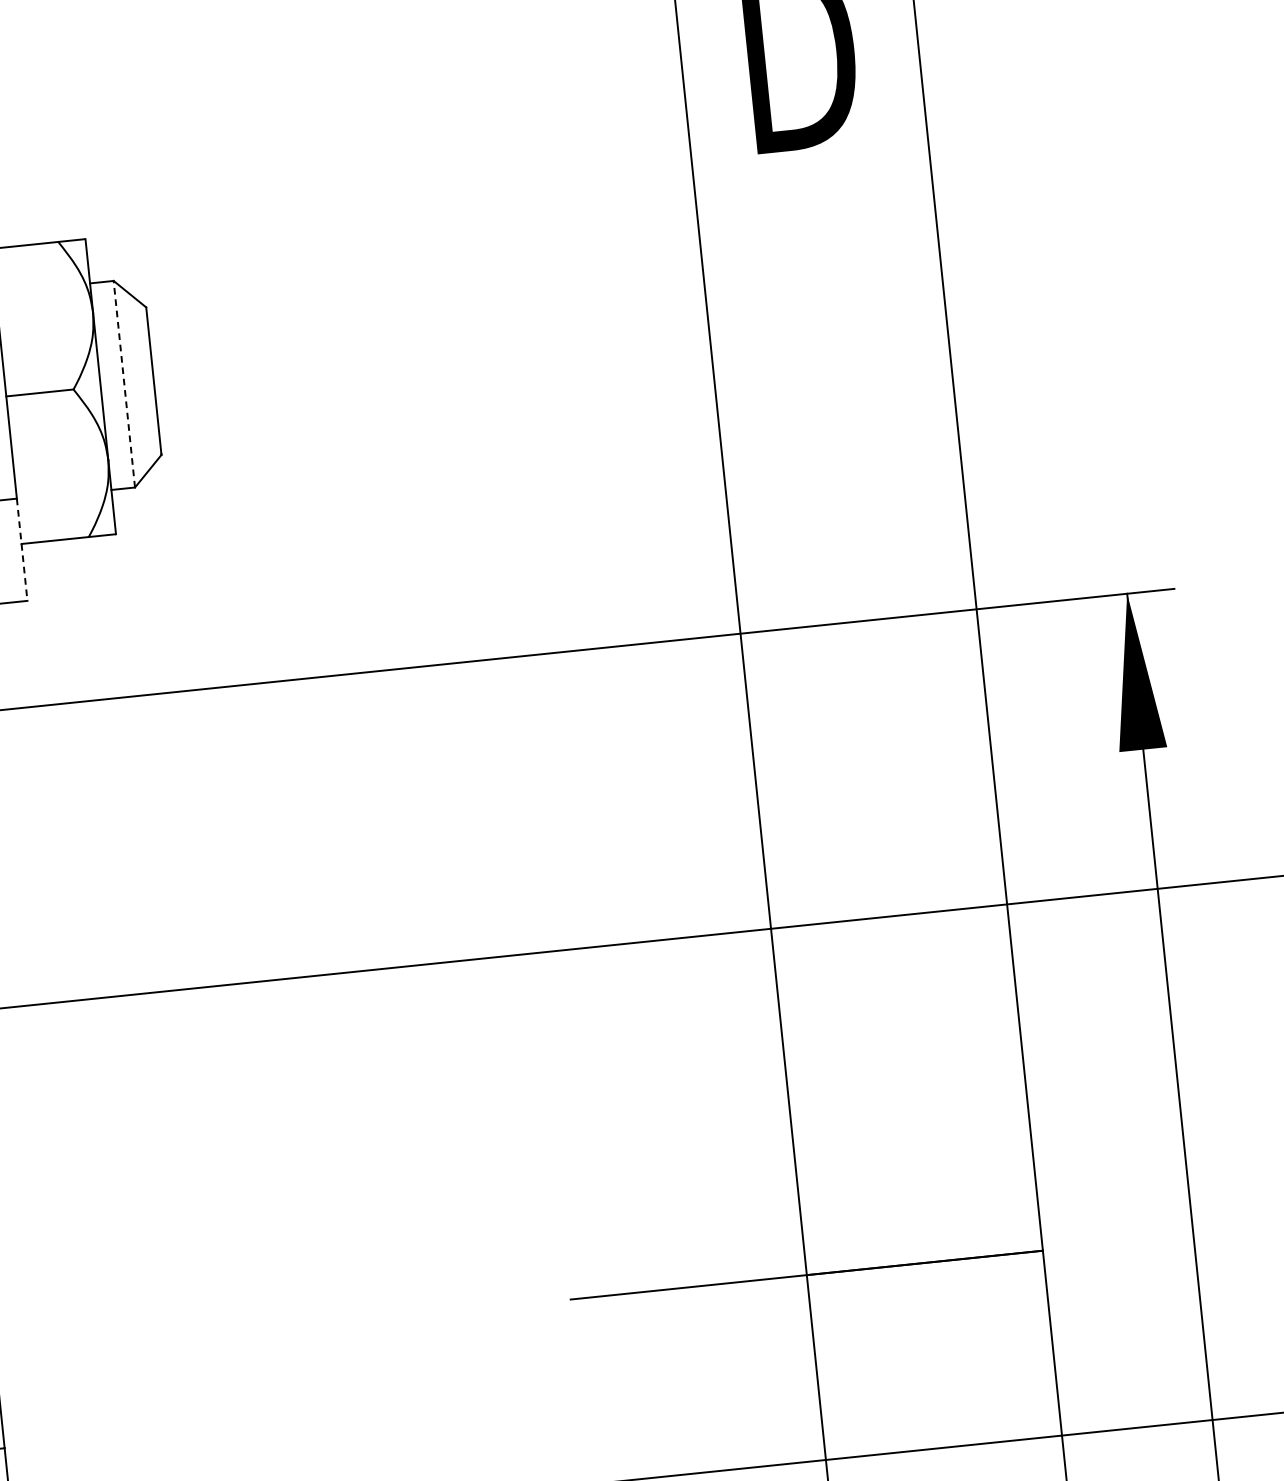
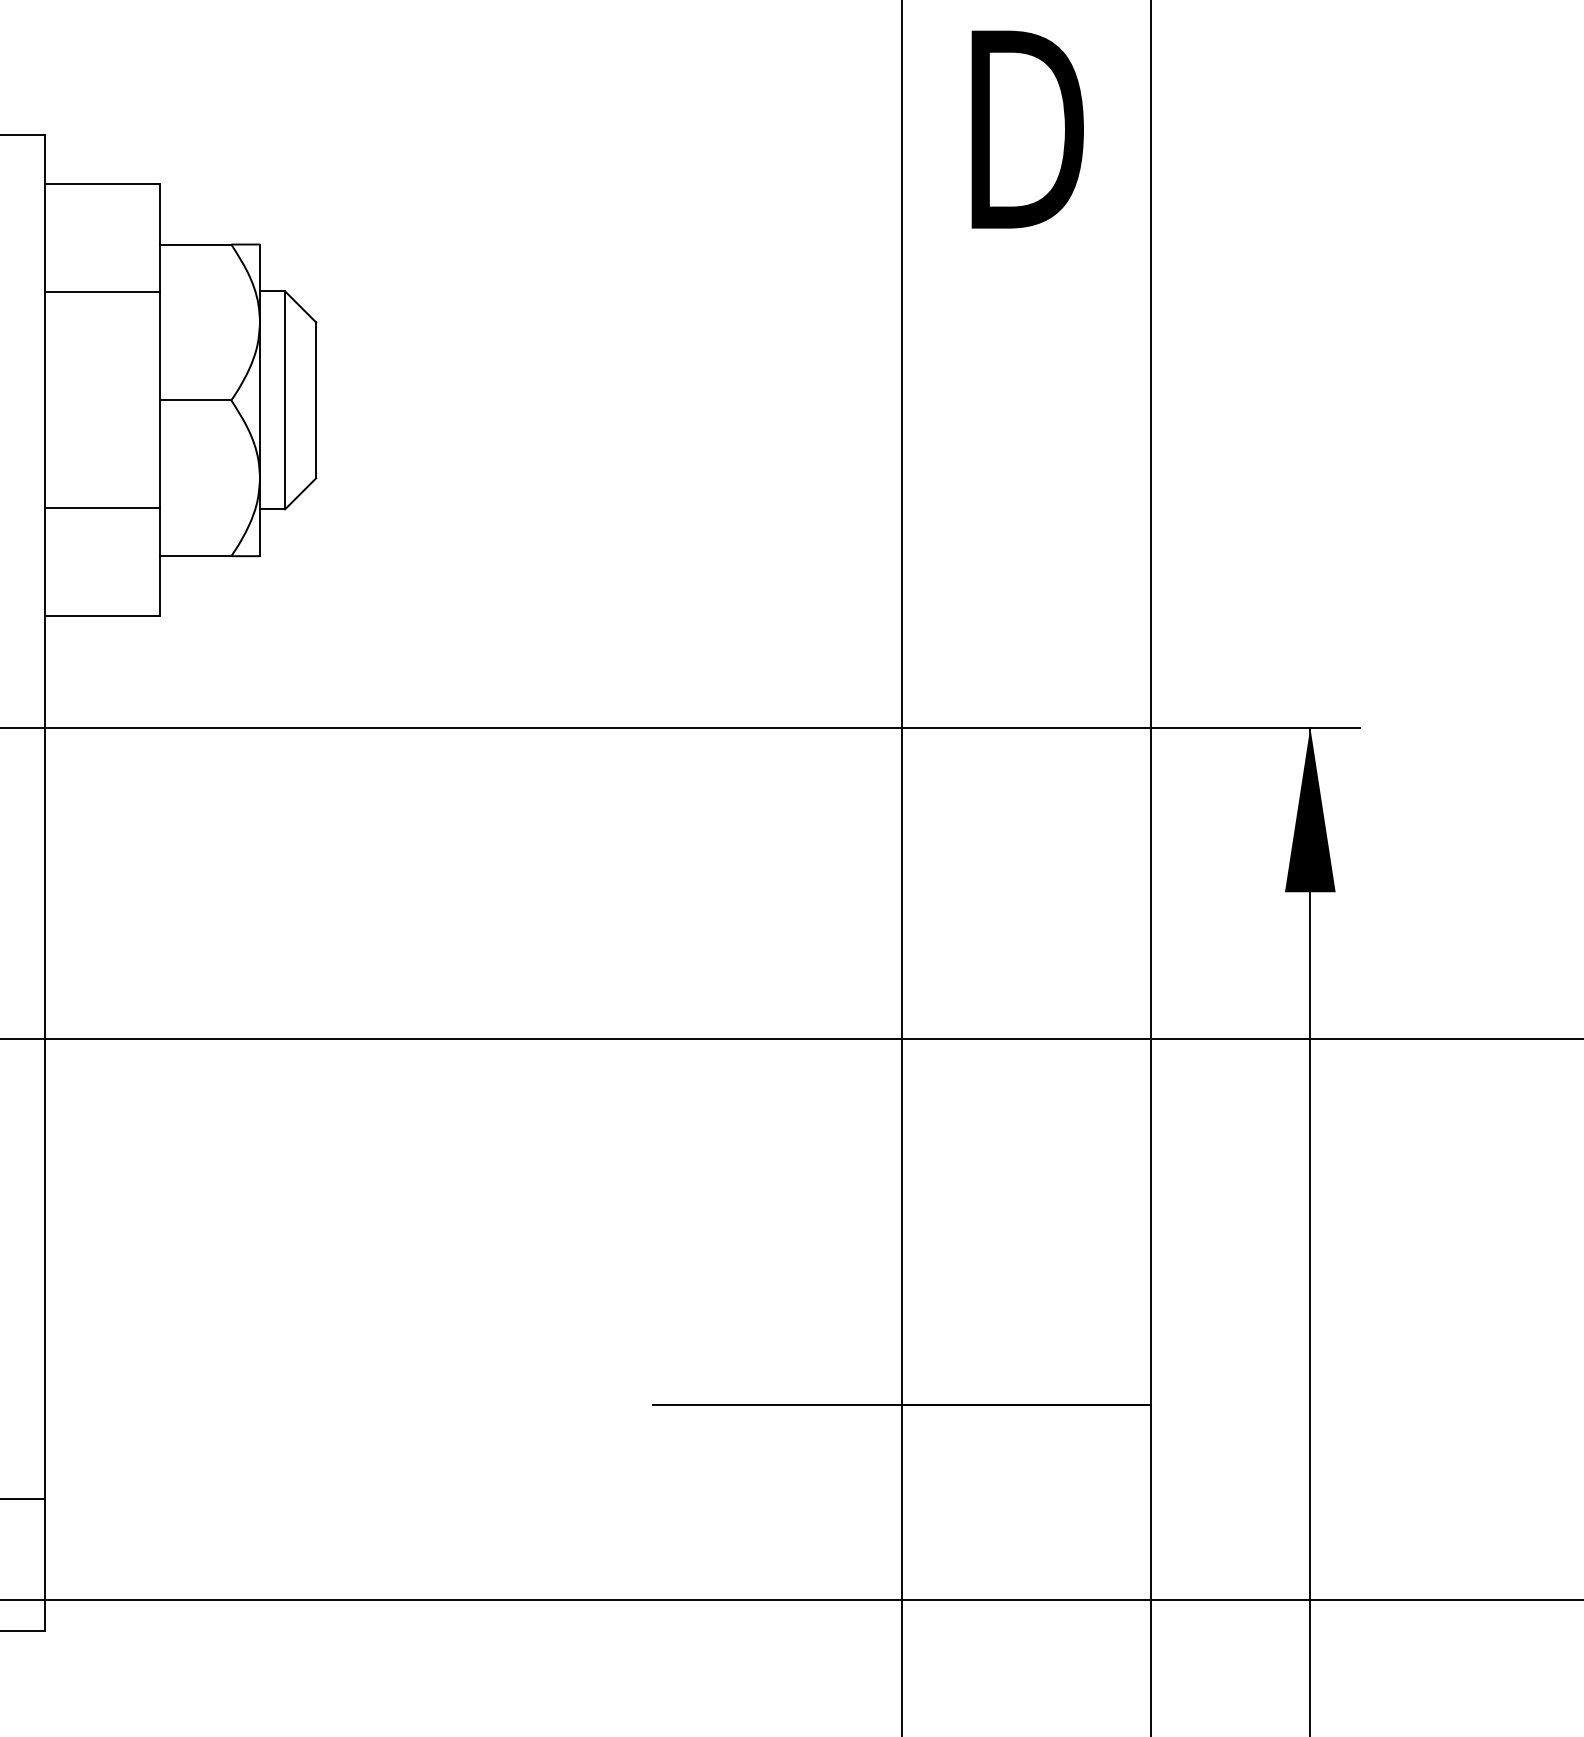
line: (124, 383) -> (285, 399), dashed -> solid
line: (22, 549) -> (160, 562), dashed -> solid

